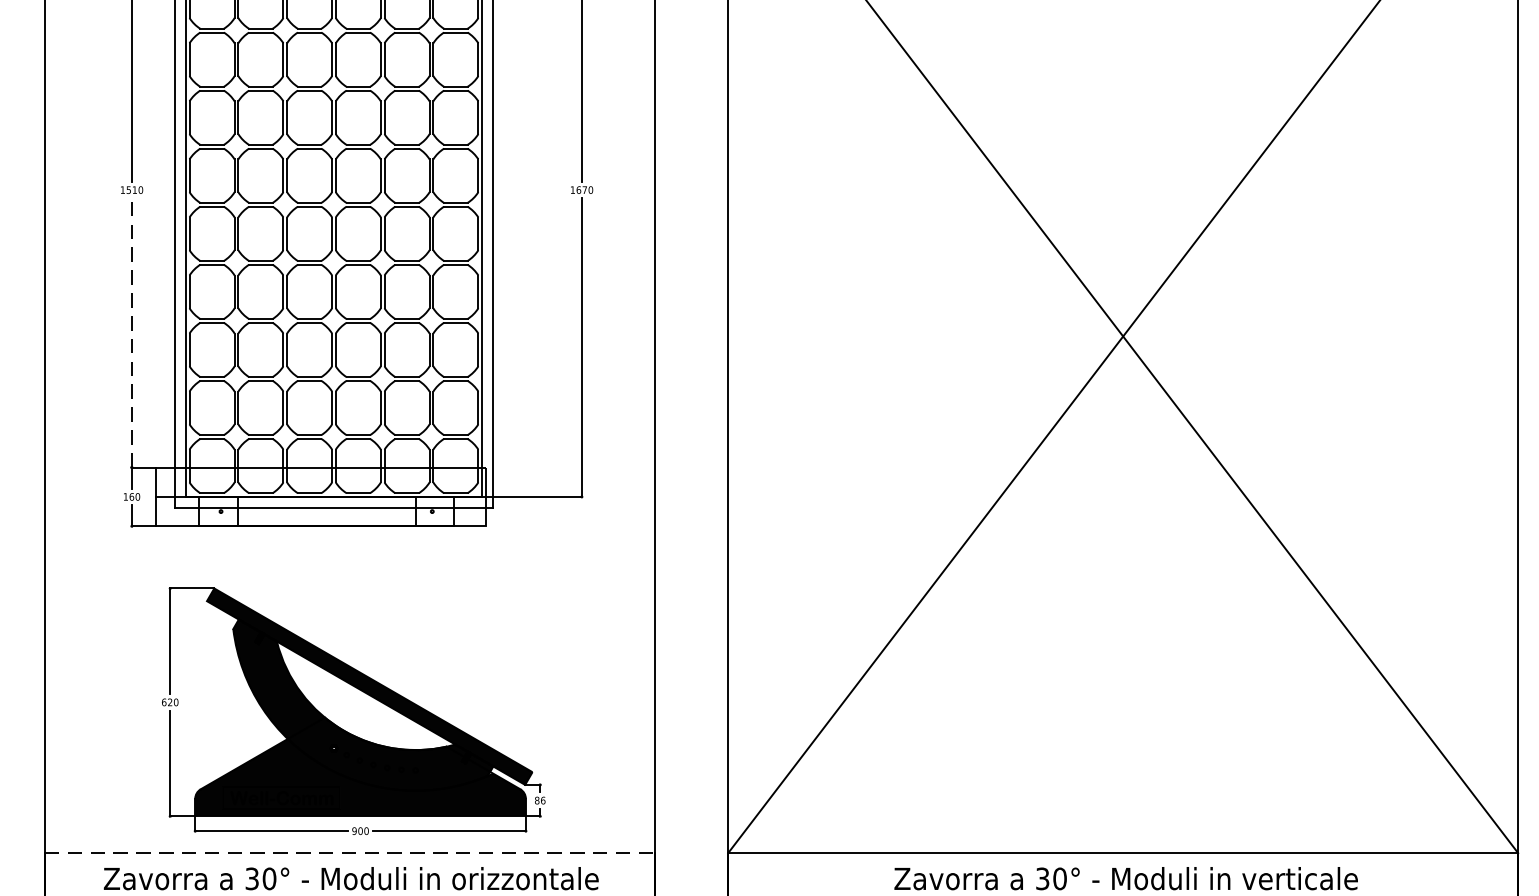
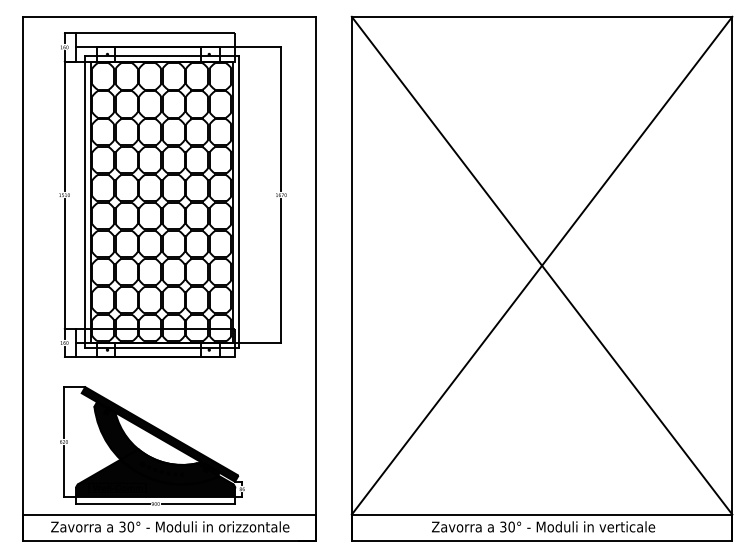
line: (131, 333) -> (64, 264), dashed -> solid
part: (353, 709) -> (152, 445), moved
line: (349, 852) -> (169, 514), dashed -> solid

